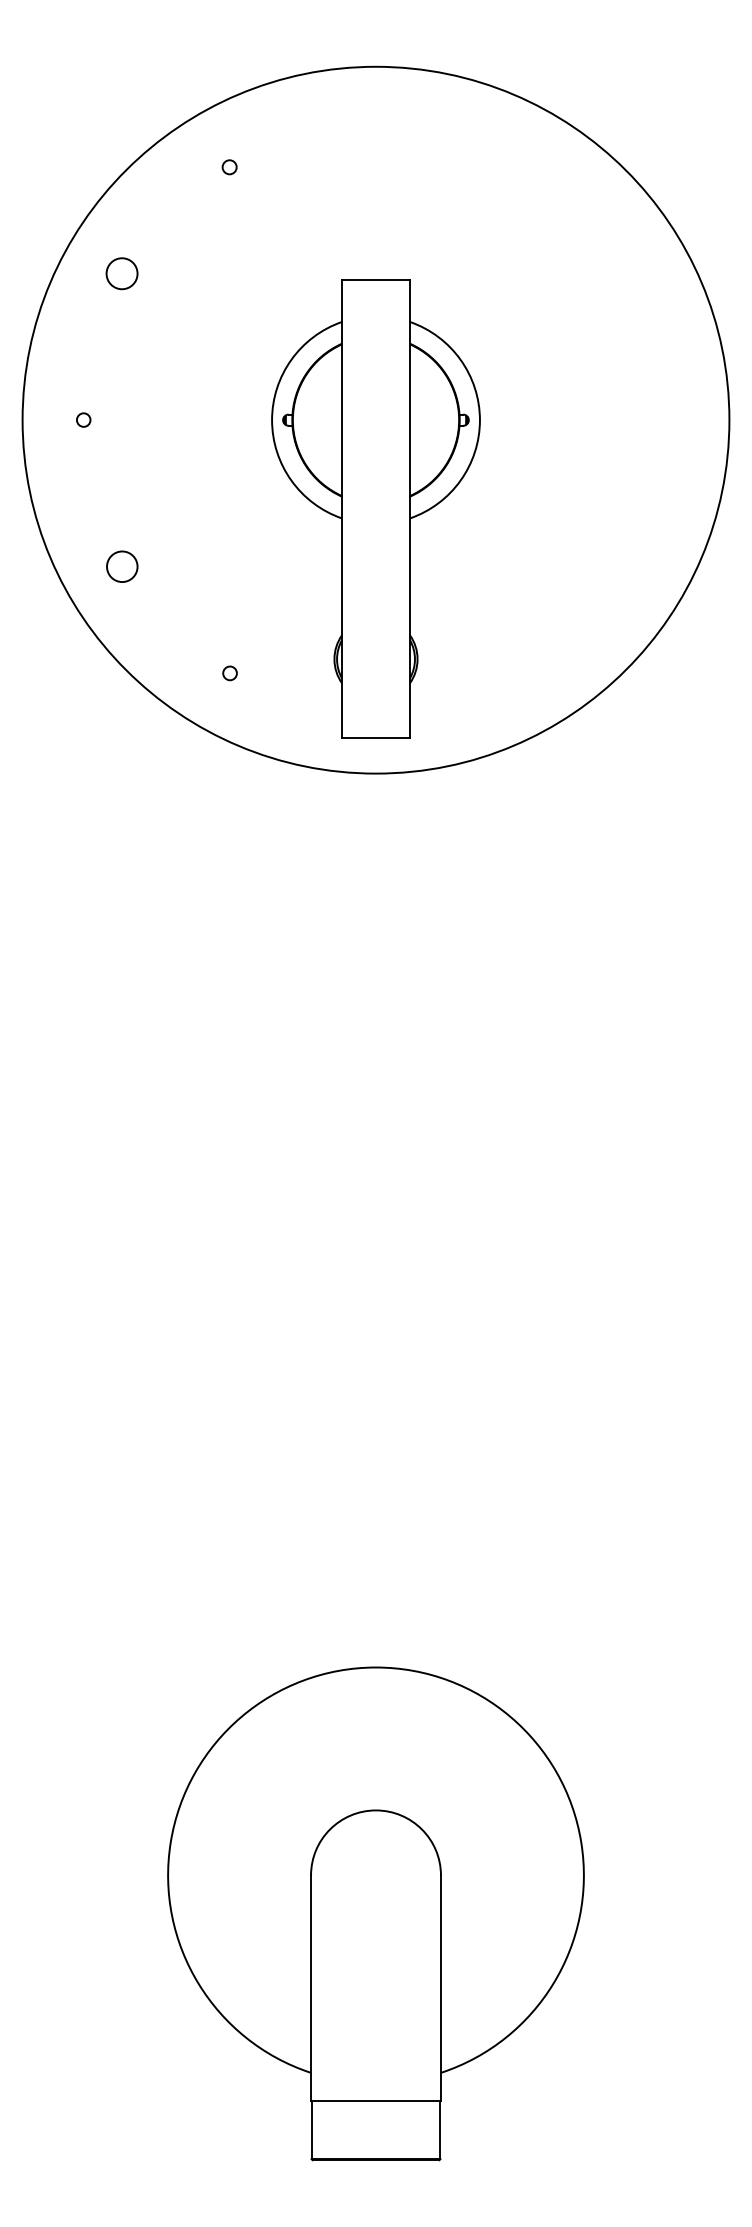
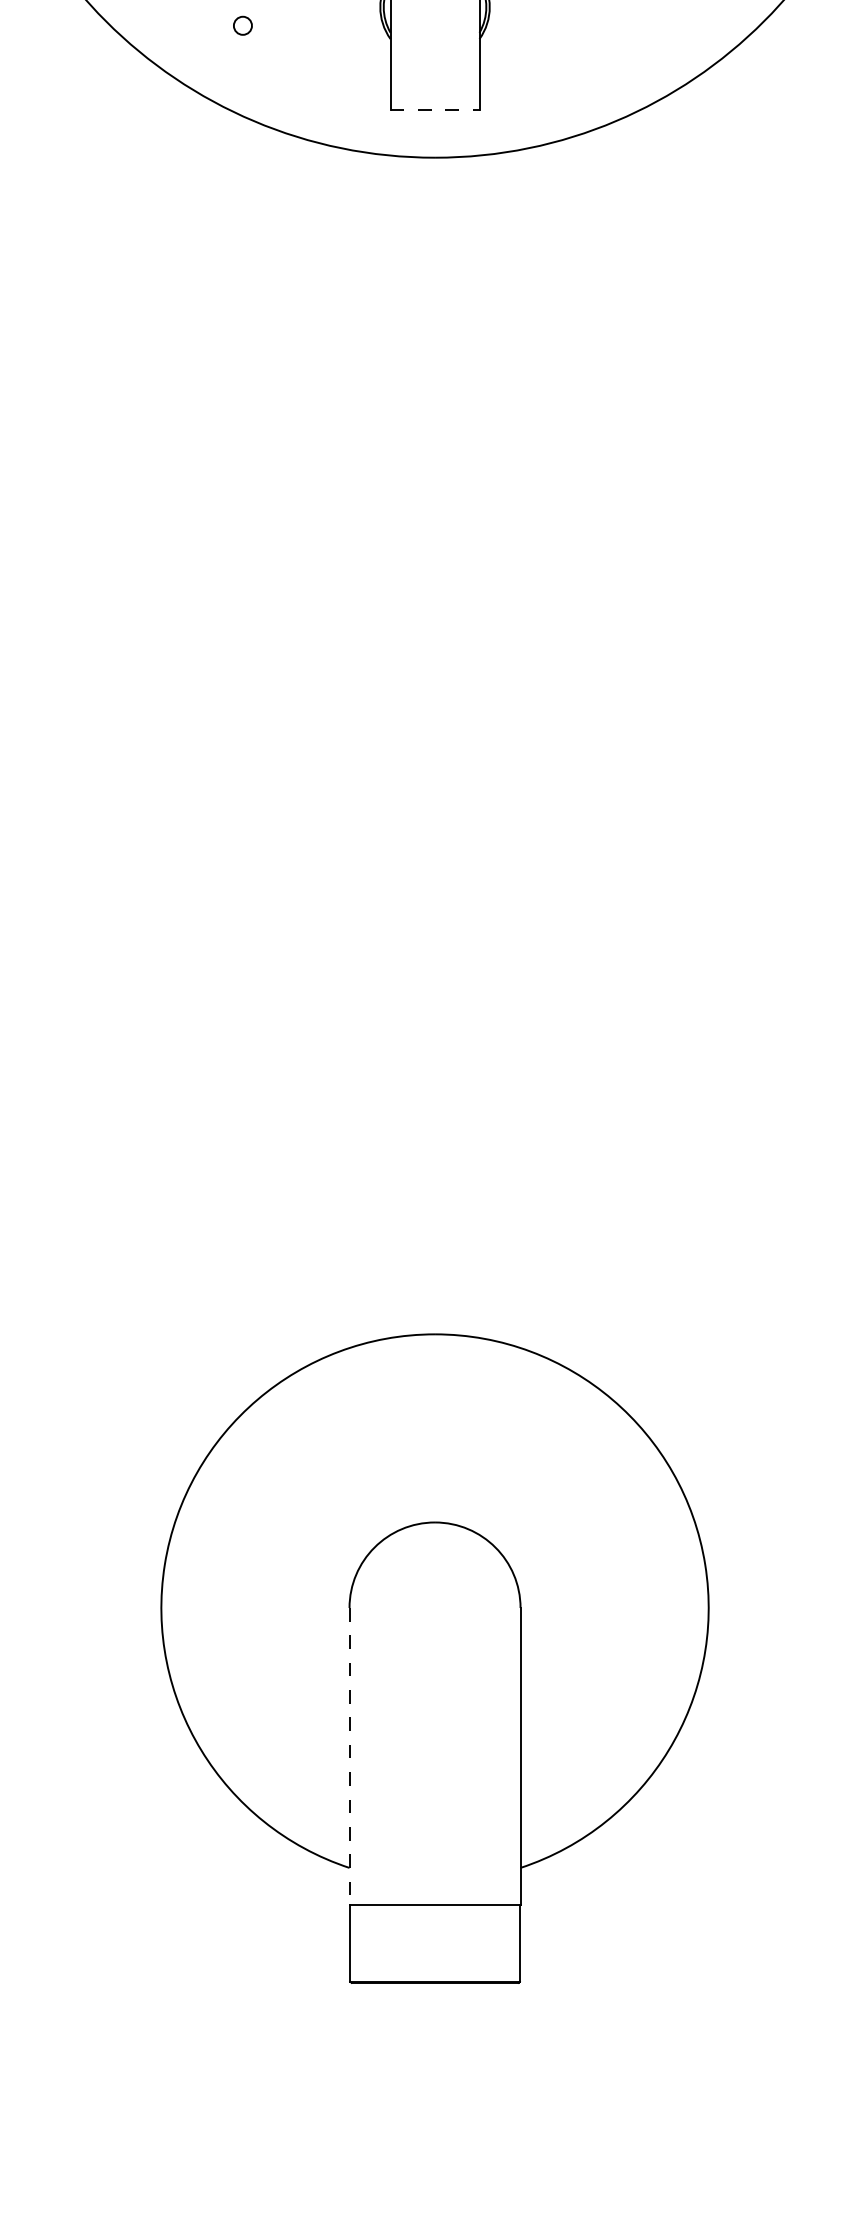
line: (376, 737) -> (435, 110), solid -> dashed
line: (311, 1988) -> (350, 1756), solid -> dashed

